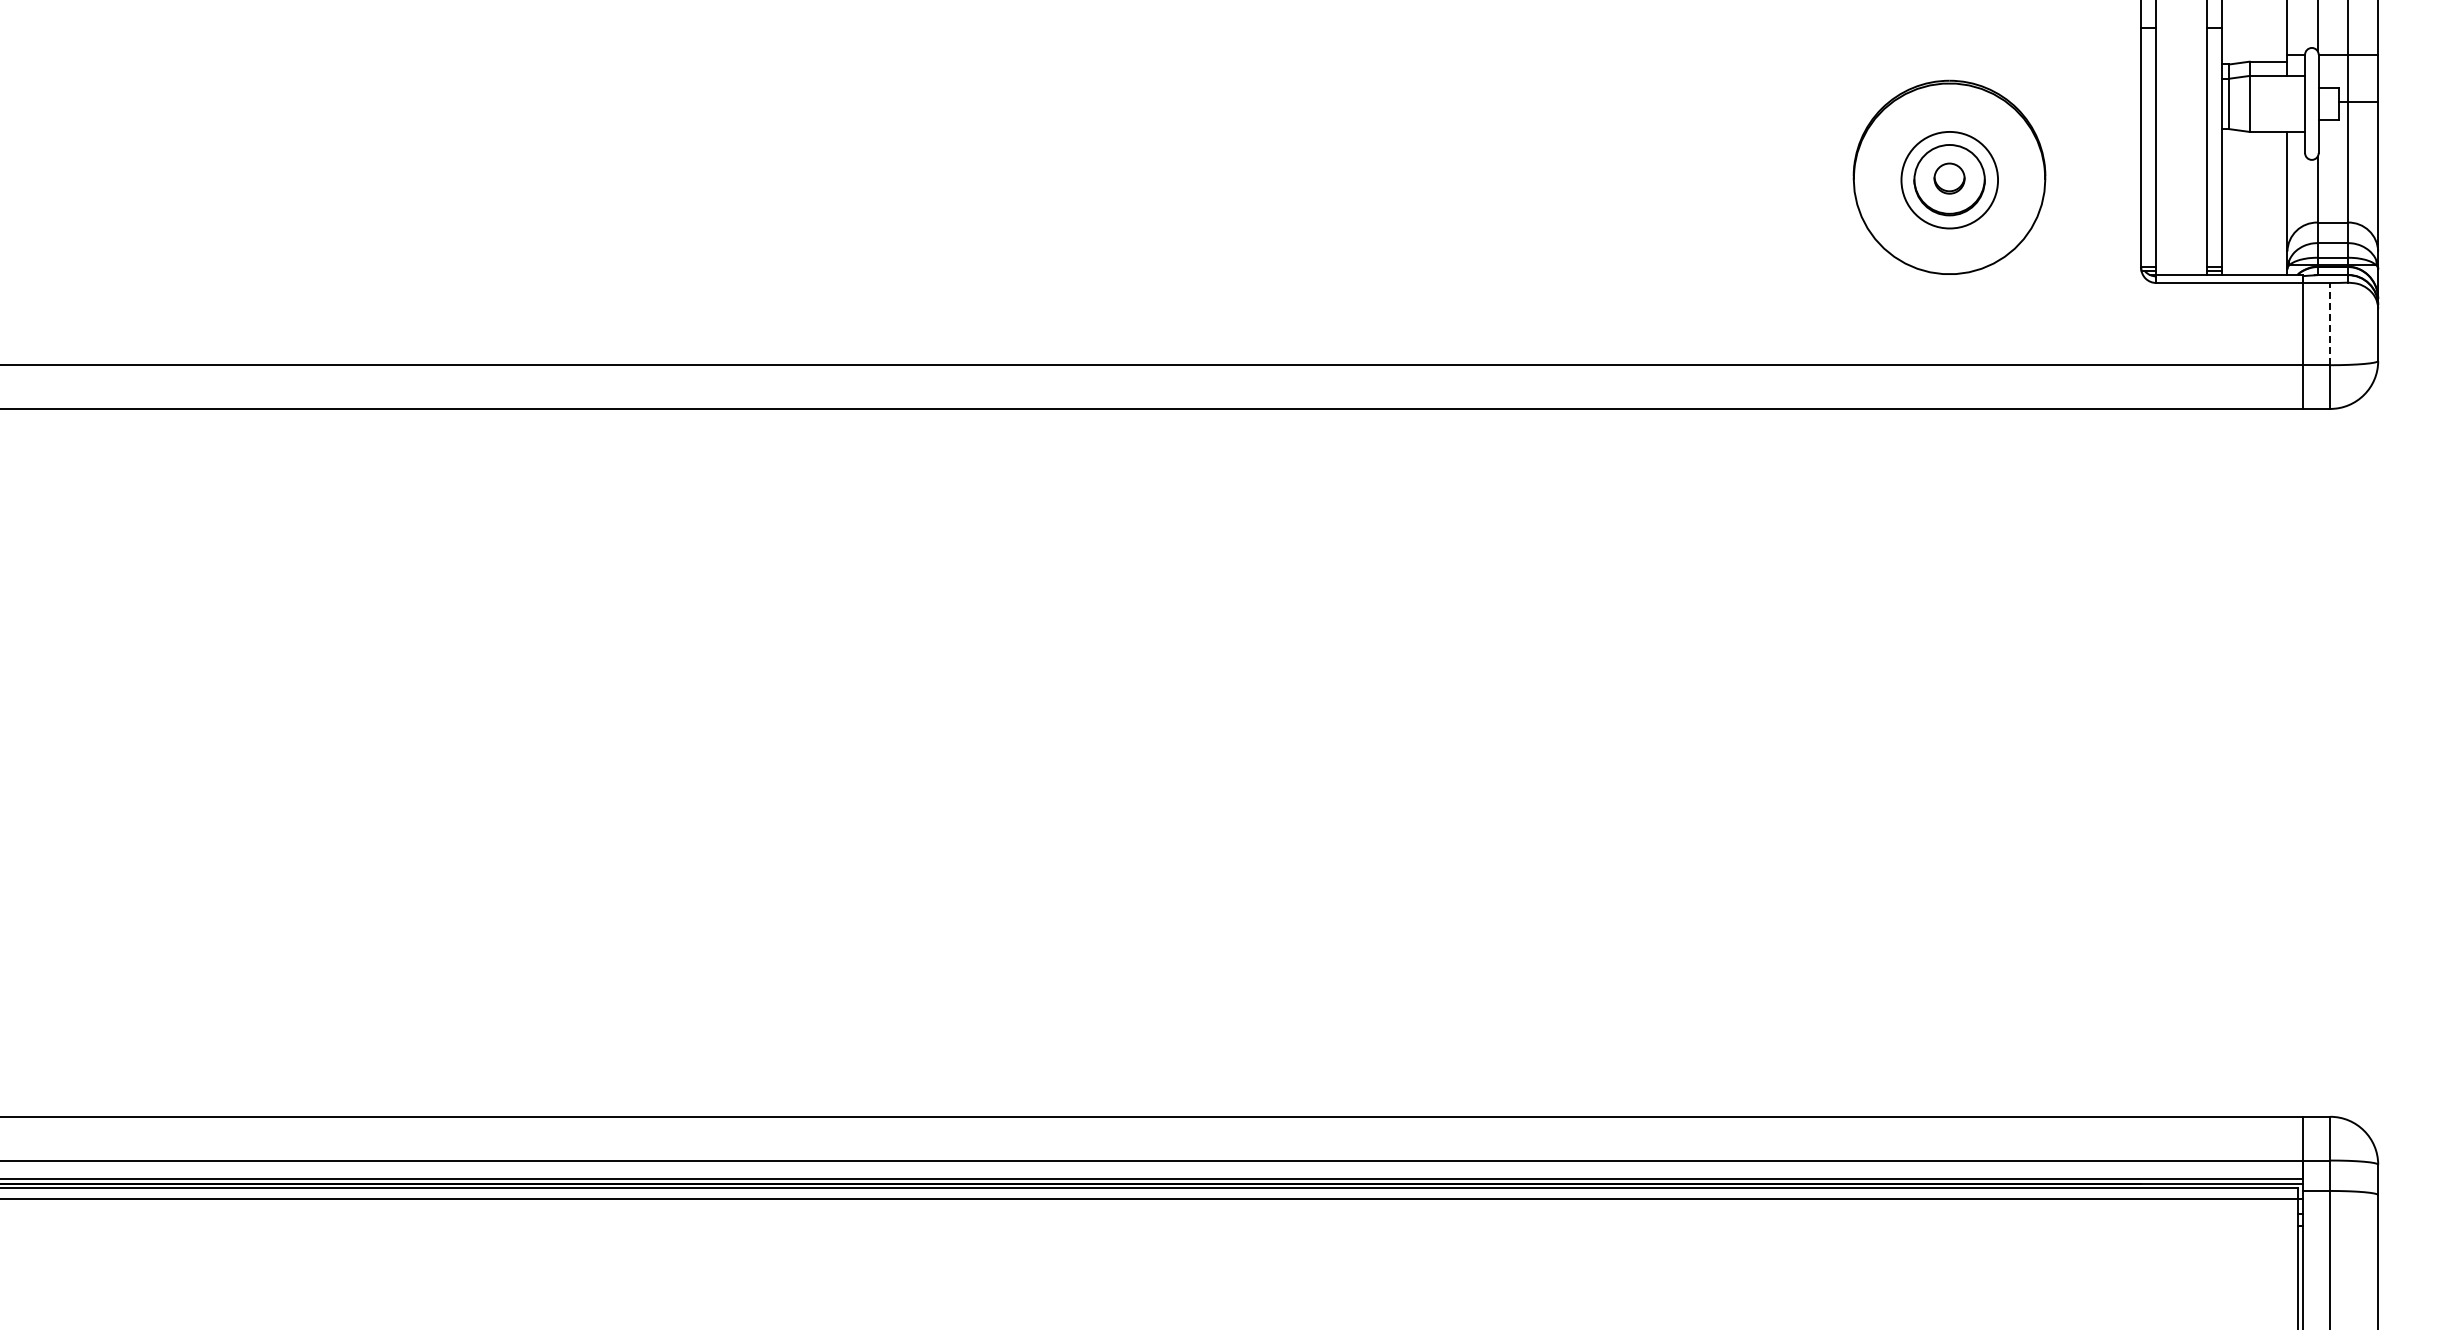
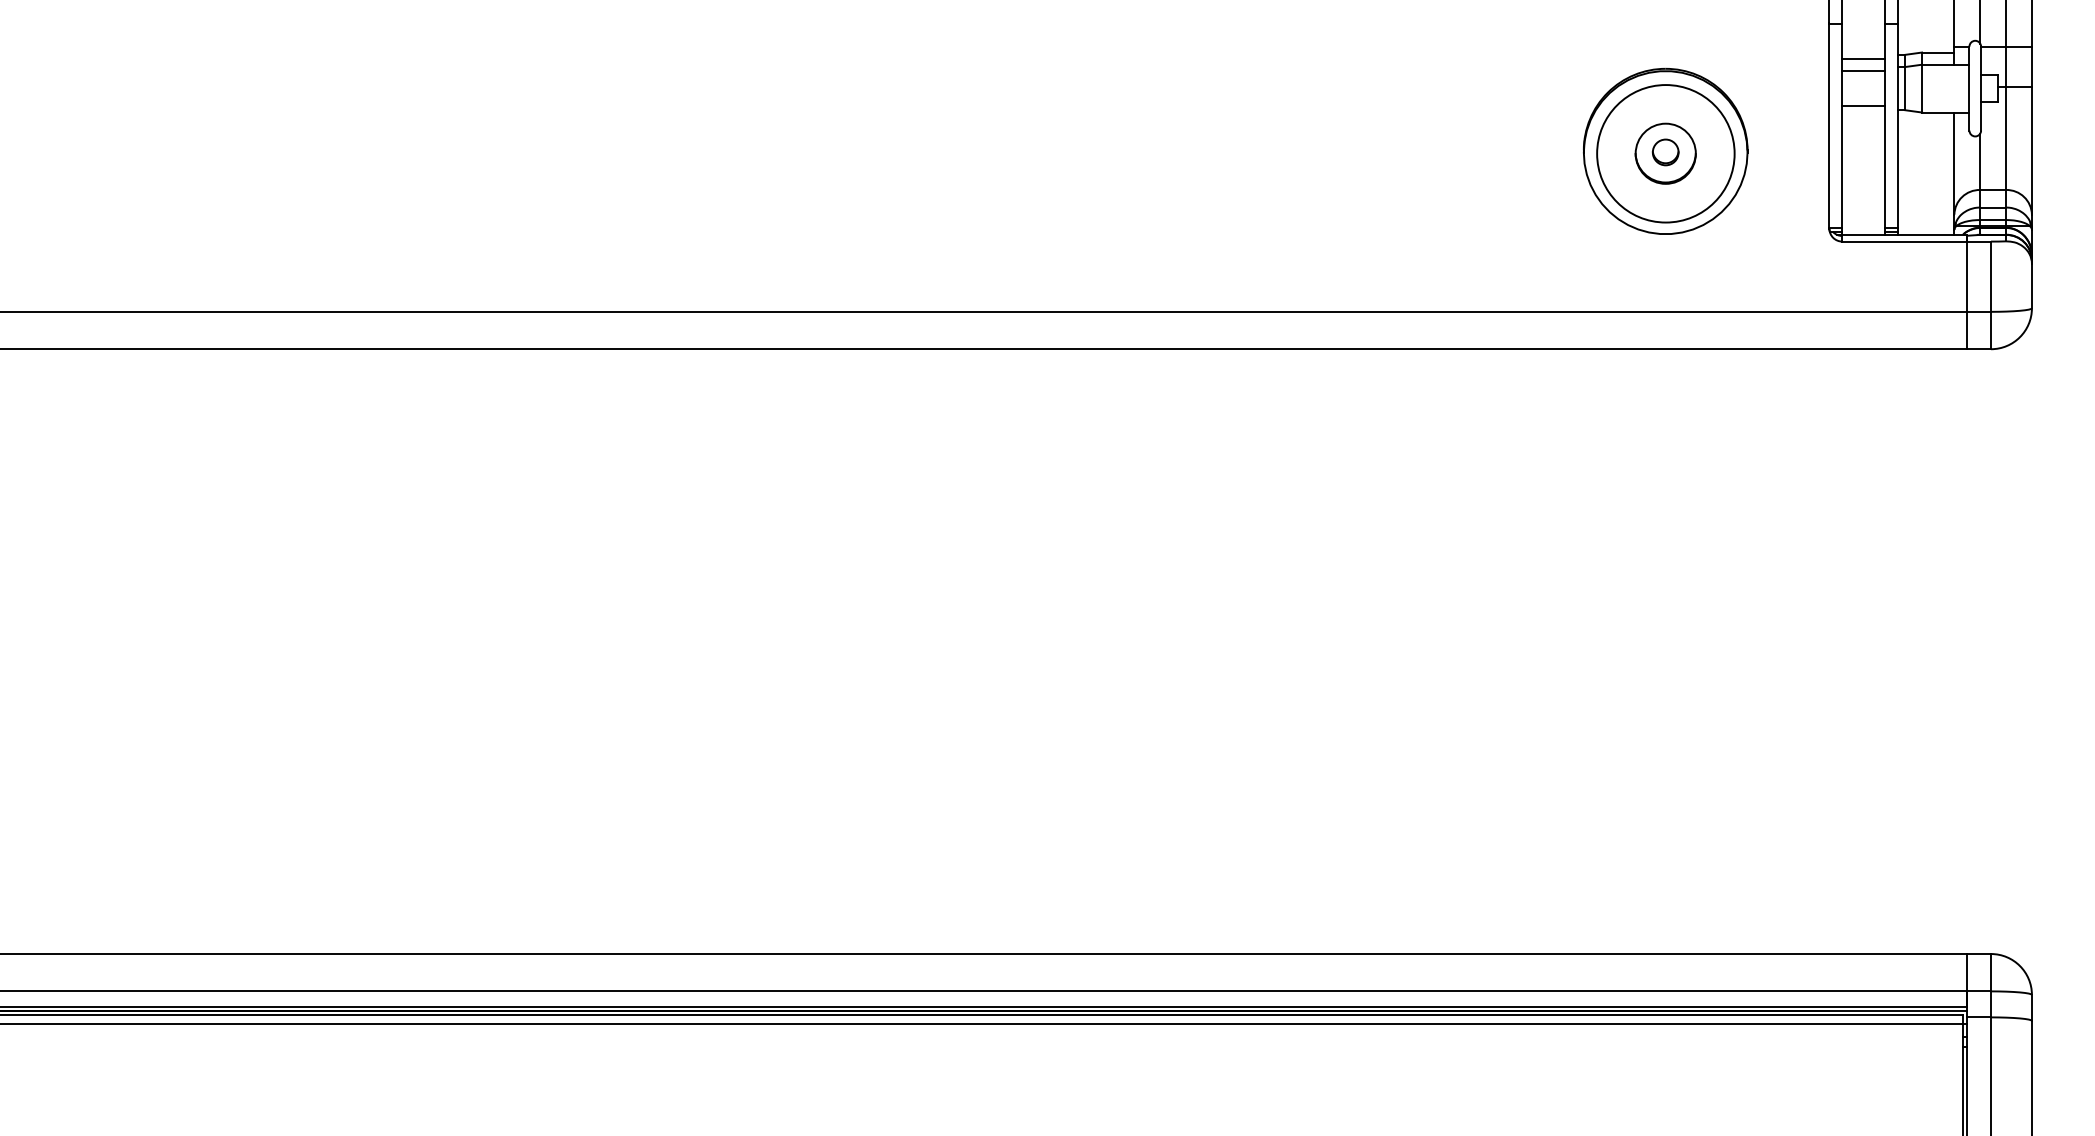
line: (2181, 69) -> (1863, 59), added
line: (2181, 83) -> (1863, 71), added
line: (2181, 124) -> (1863, 106), added
circle: (1949, 179) -> (1665, 153), size x1.67
line: (2330, 323) -> (1991, 276), dashed -> solid

